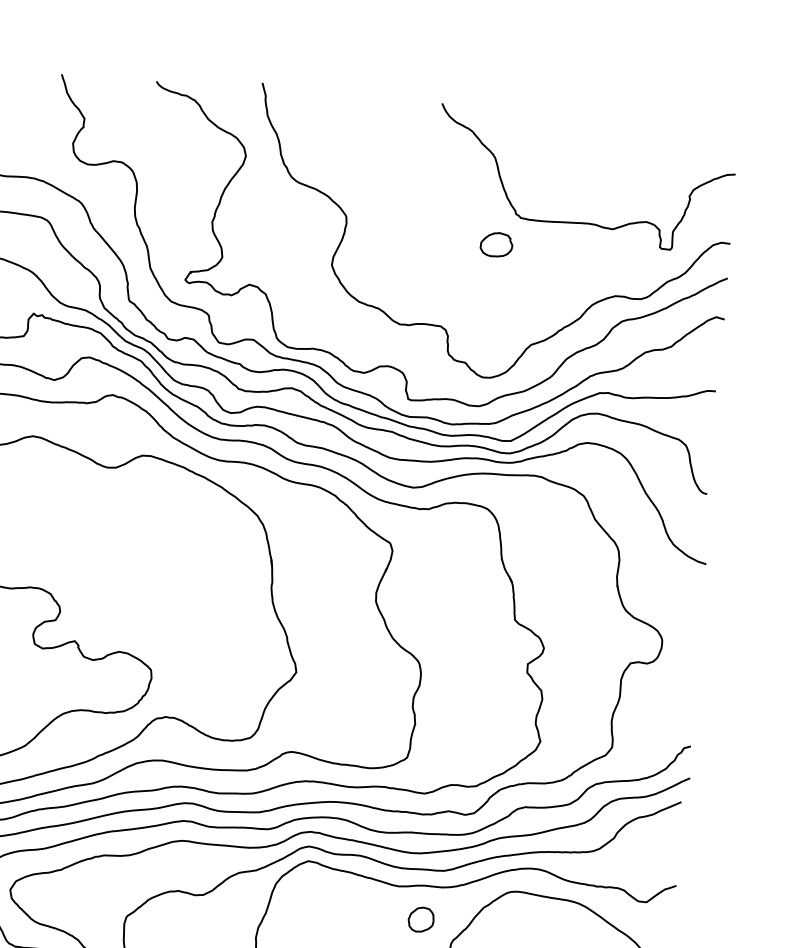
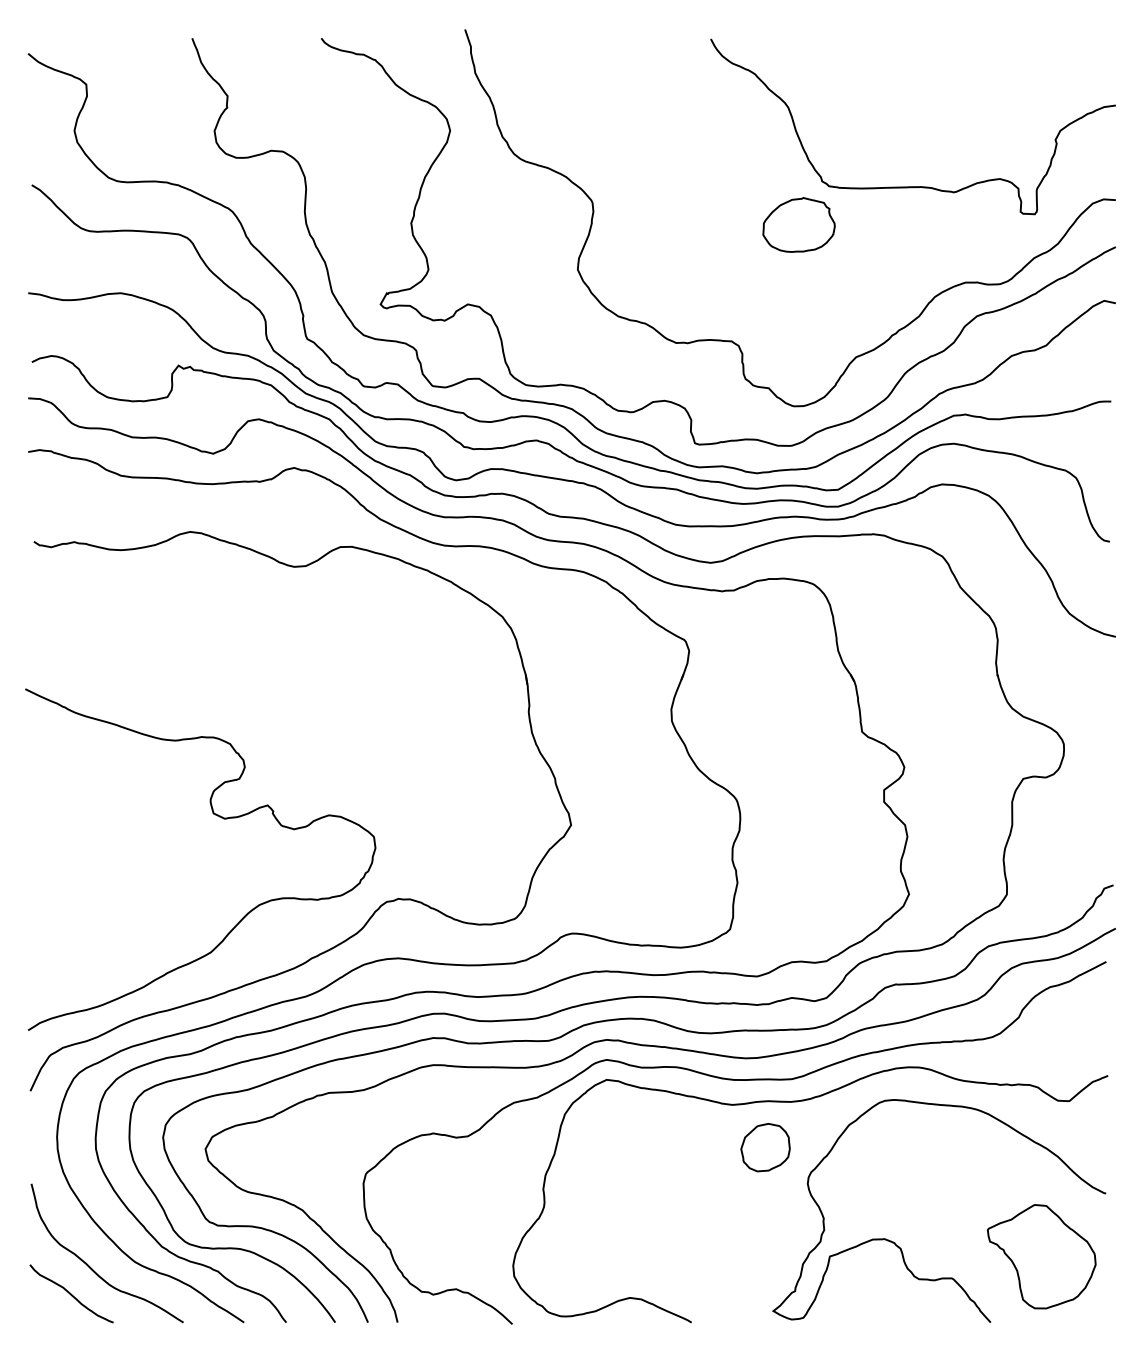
part: (496, 244) -> (798, 224), size x1.67
part: (421, 919) -> (765, 1147), size x1.43

